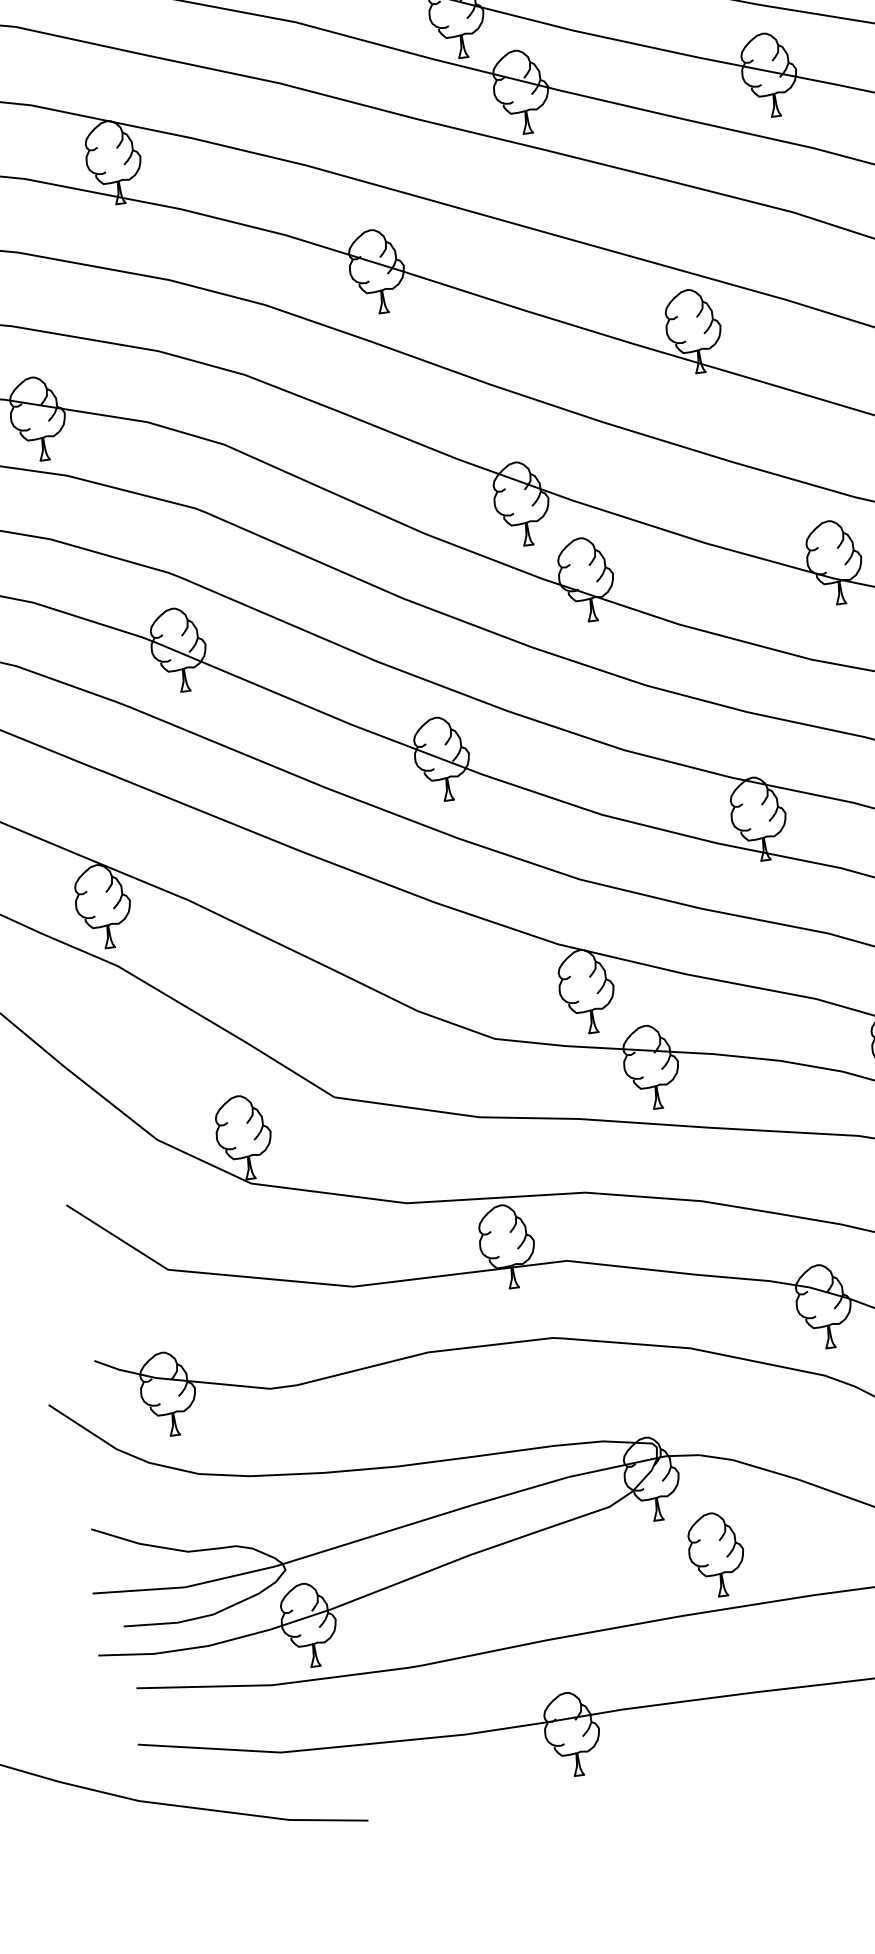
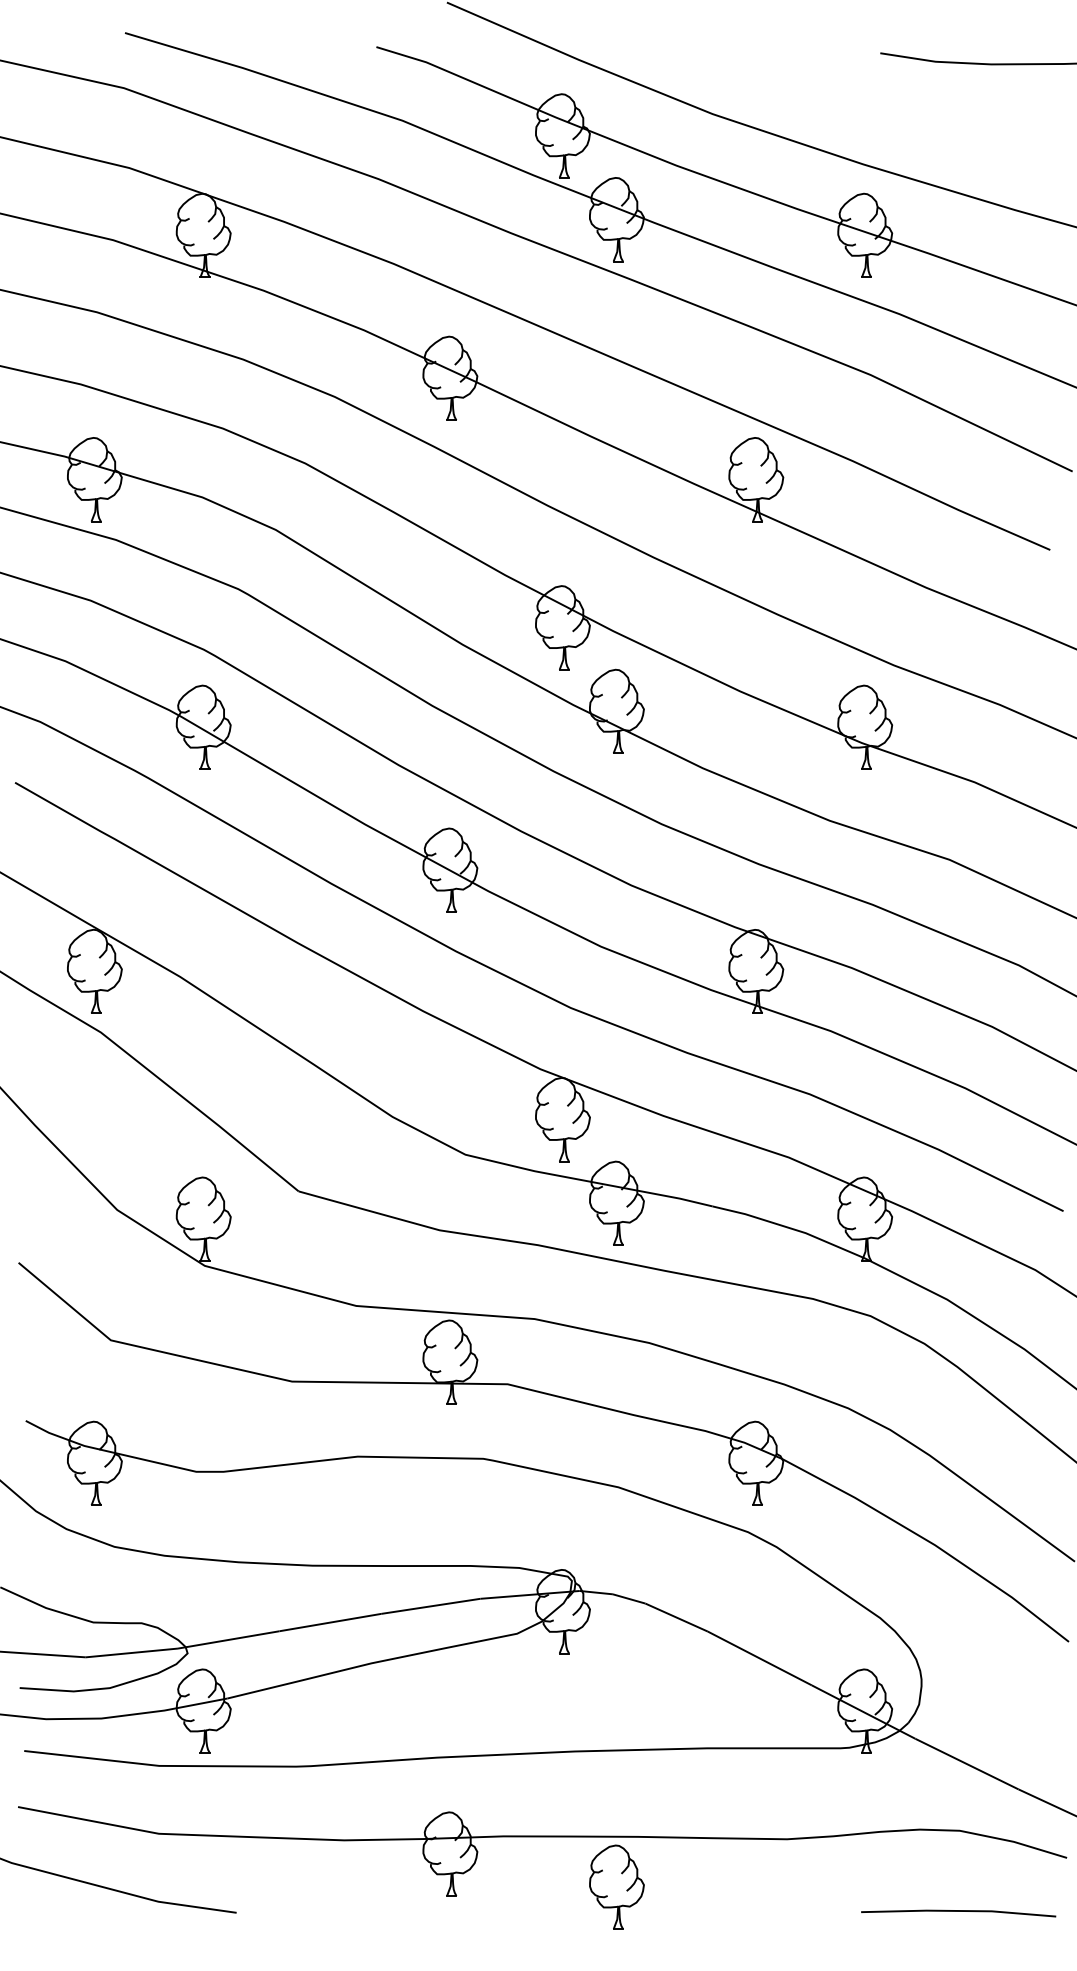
part: (716, 1553) -> (616, 1886), moved

